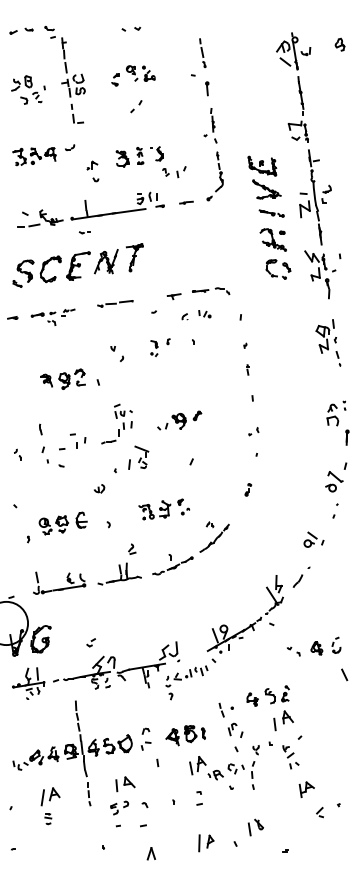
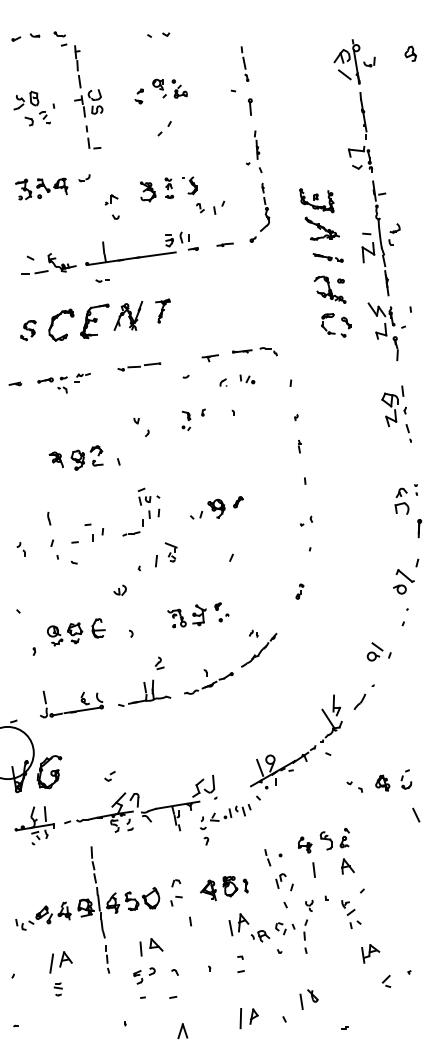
part: (134, 257) -> (162, 310), size x0.7
part: (23, 273) -> (28, 330), size x0.6
part: (141, 457) -> (170, 552), size x0.7
line: (274, 724) -> (313, 869), moved

